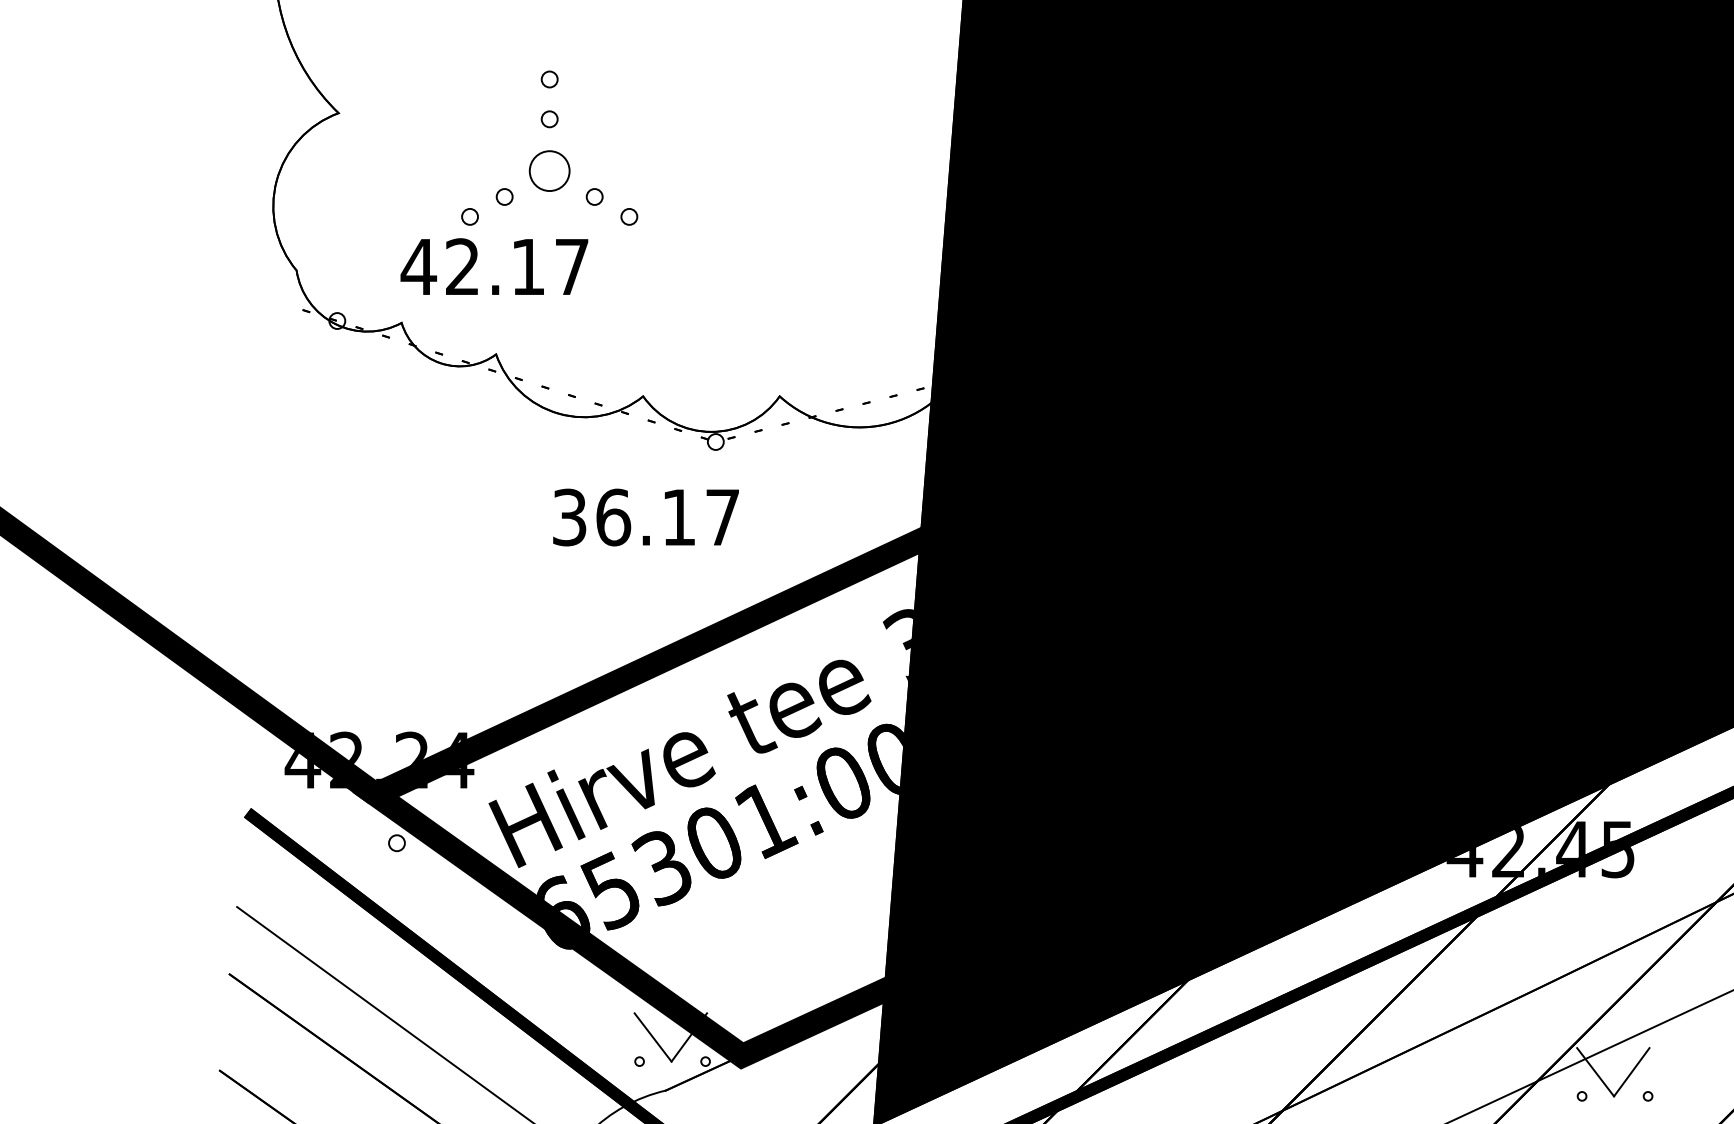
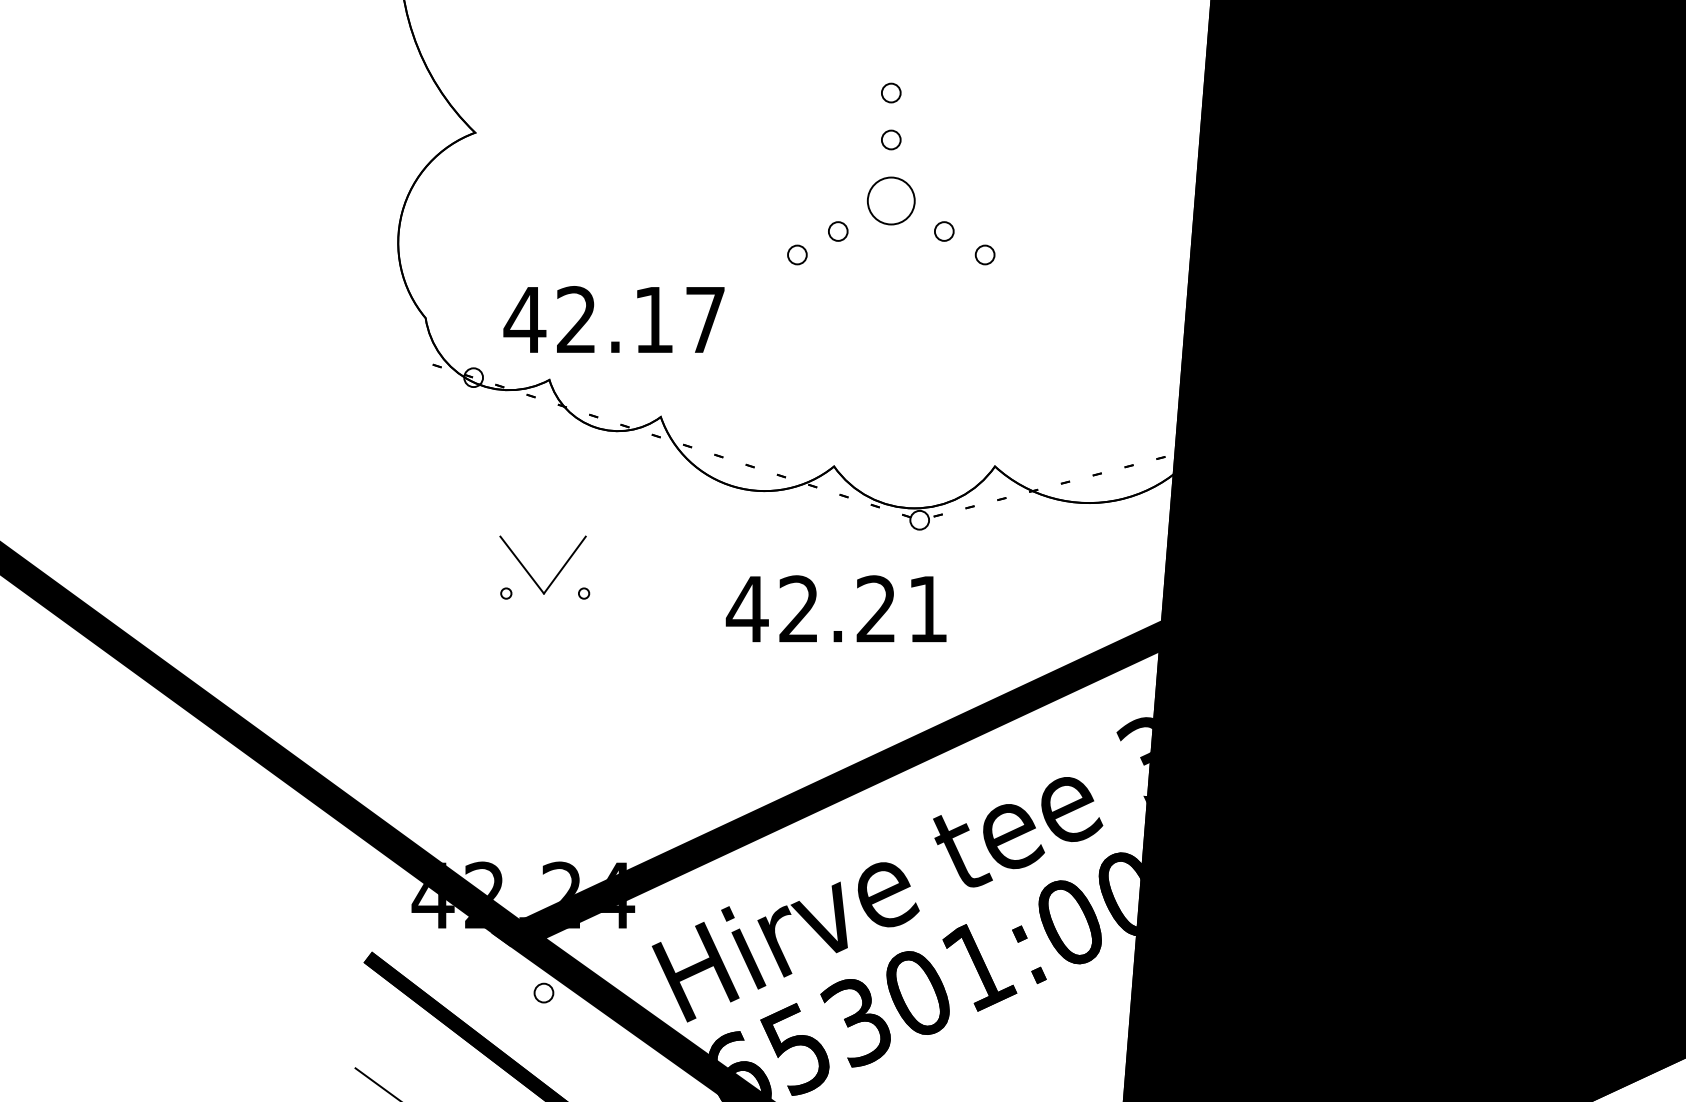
part: (549, 147) -> (891, 173), moved
text: (494, 266) -> (614, 319), moved
part: (406, 489) -> (555, 576), added
text: (644, 517) -> (835, 609), 36.17 -> 42.21

